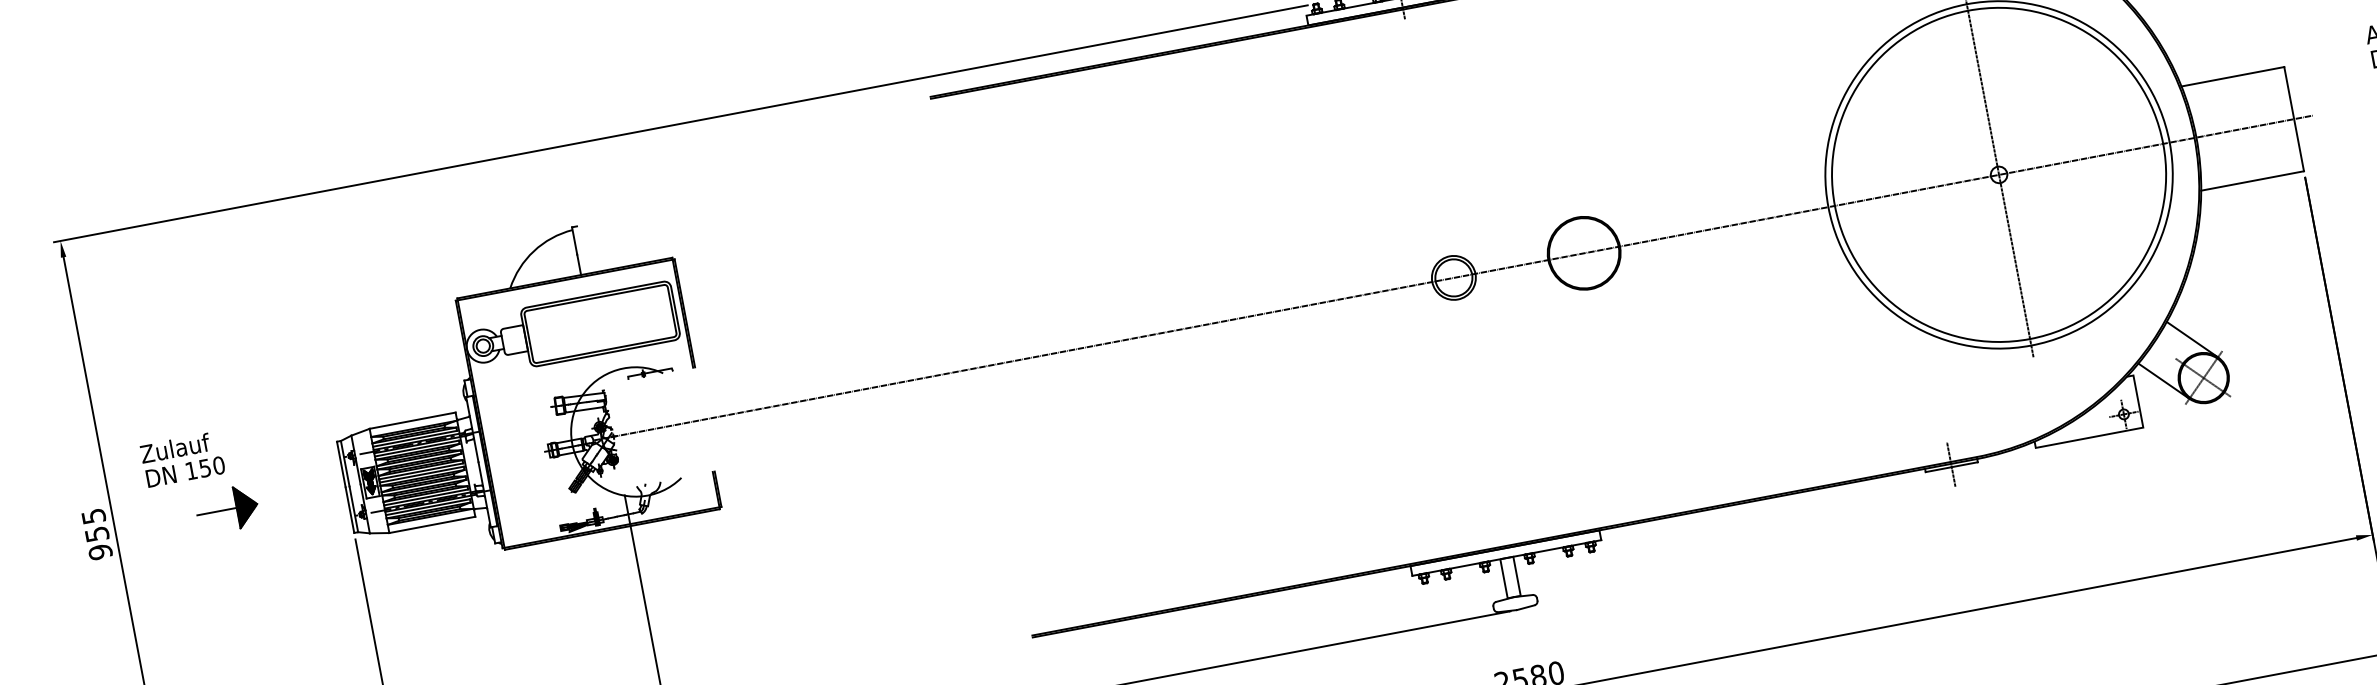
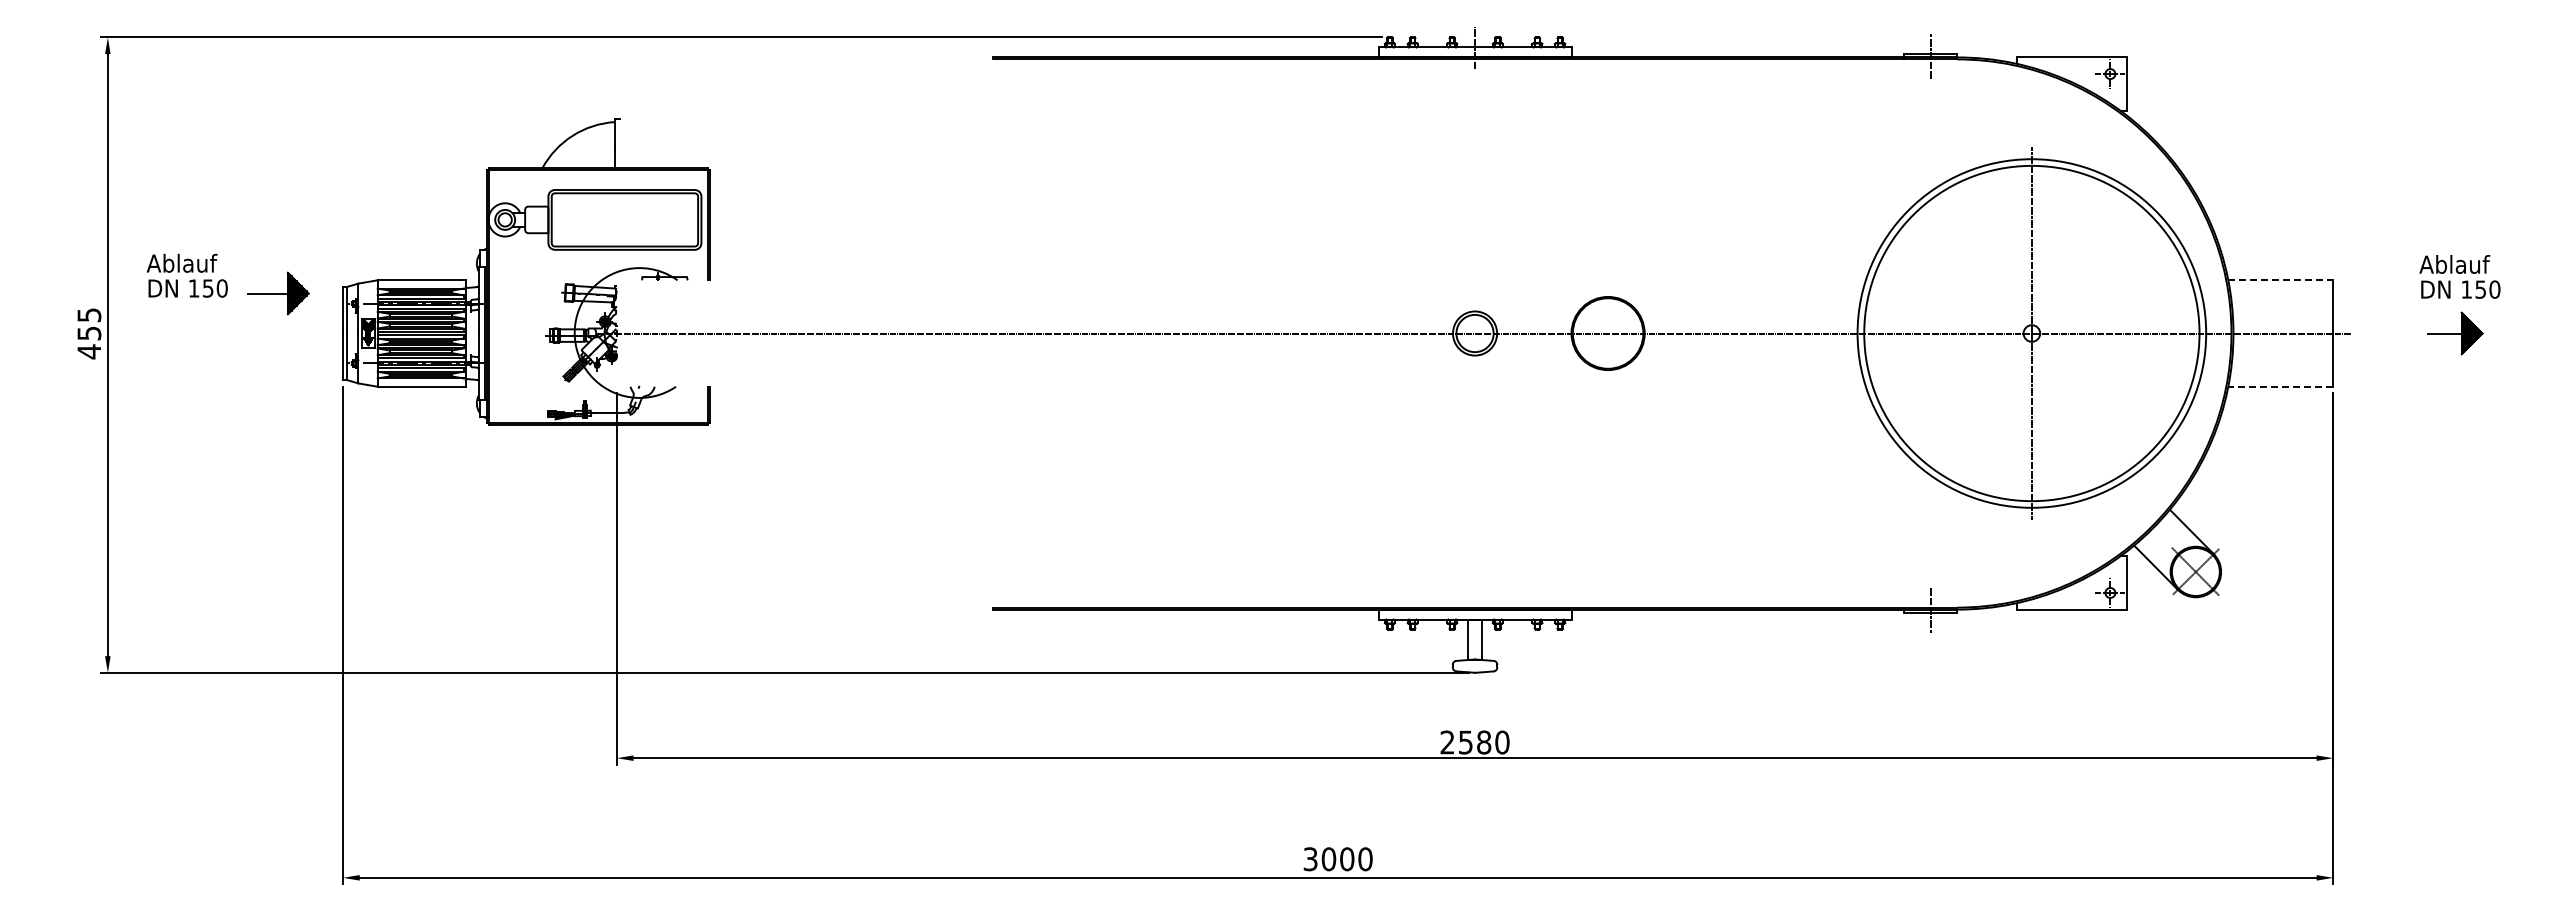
line: (2233, 76) -> (2281, 280), solid -> dashed
line: (2252, 180) -> (2280, 386), solid -> dashed
text: (153, 451) -> (160, 262), Zulauf -> Ablauf
part: (227, 509) -> (278, 293), moved
text: (100, 551) -> (89, 351), 955 -> 455

